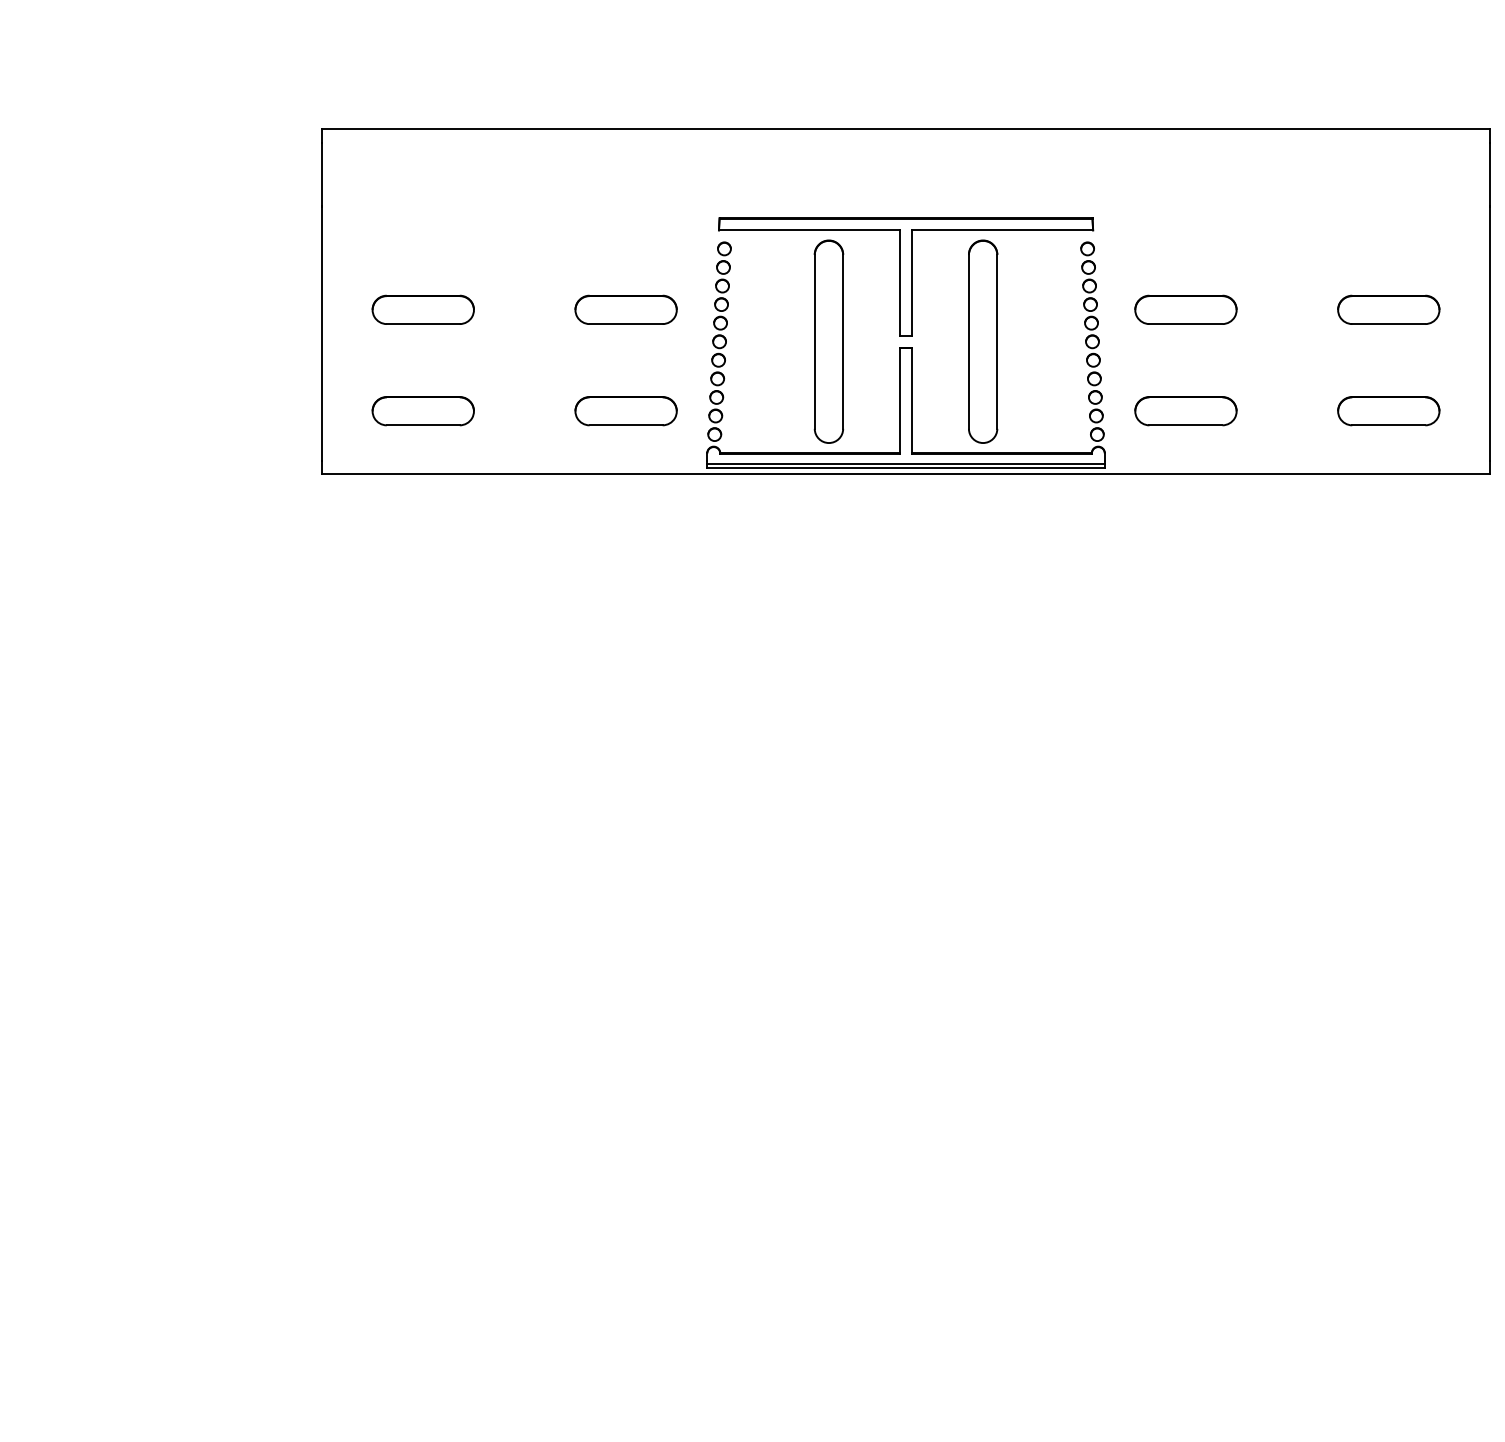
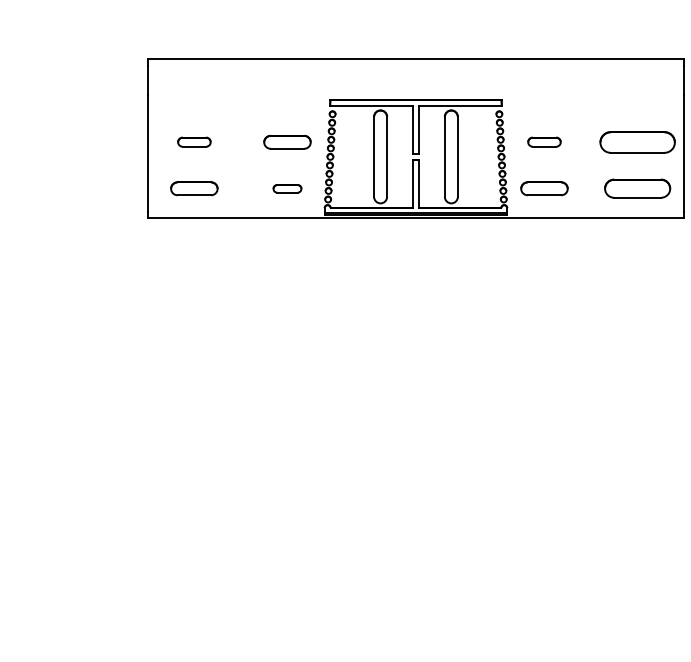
part: (423, 308) -> (194, 141), size x0.7
part: (1186, 308) -> (544, 141), size x0.7
part: (1388, 308) -> (637, 141), size x1.6
part: (626, 410) -> (287, 188), size x0.6
part: (1388, 410) -> (637, 188), size x1.4

